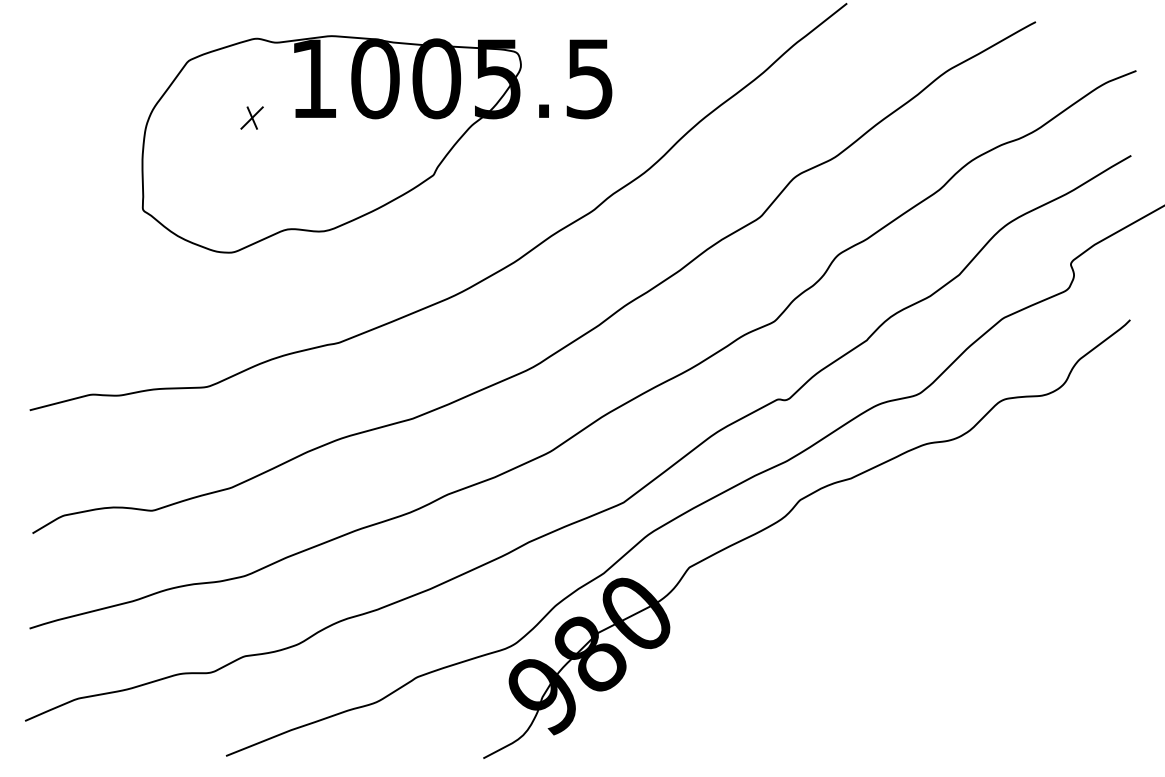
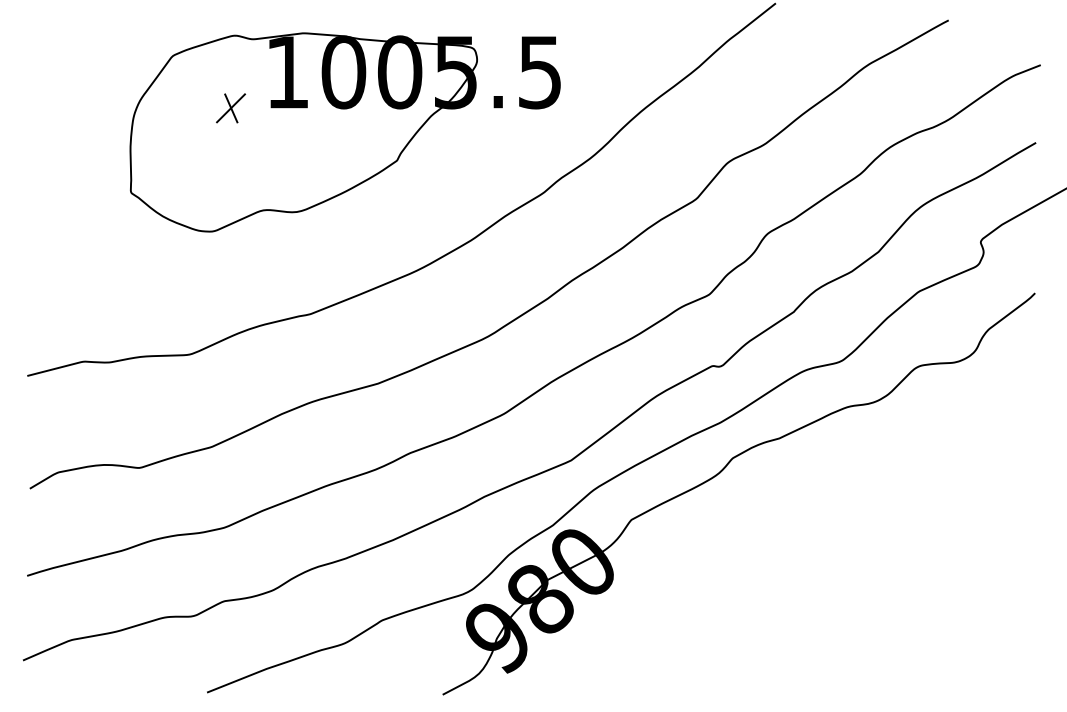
part: (251, 117) -> (230, 107), size x1.43

